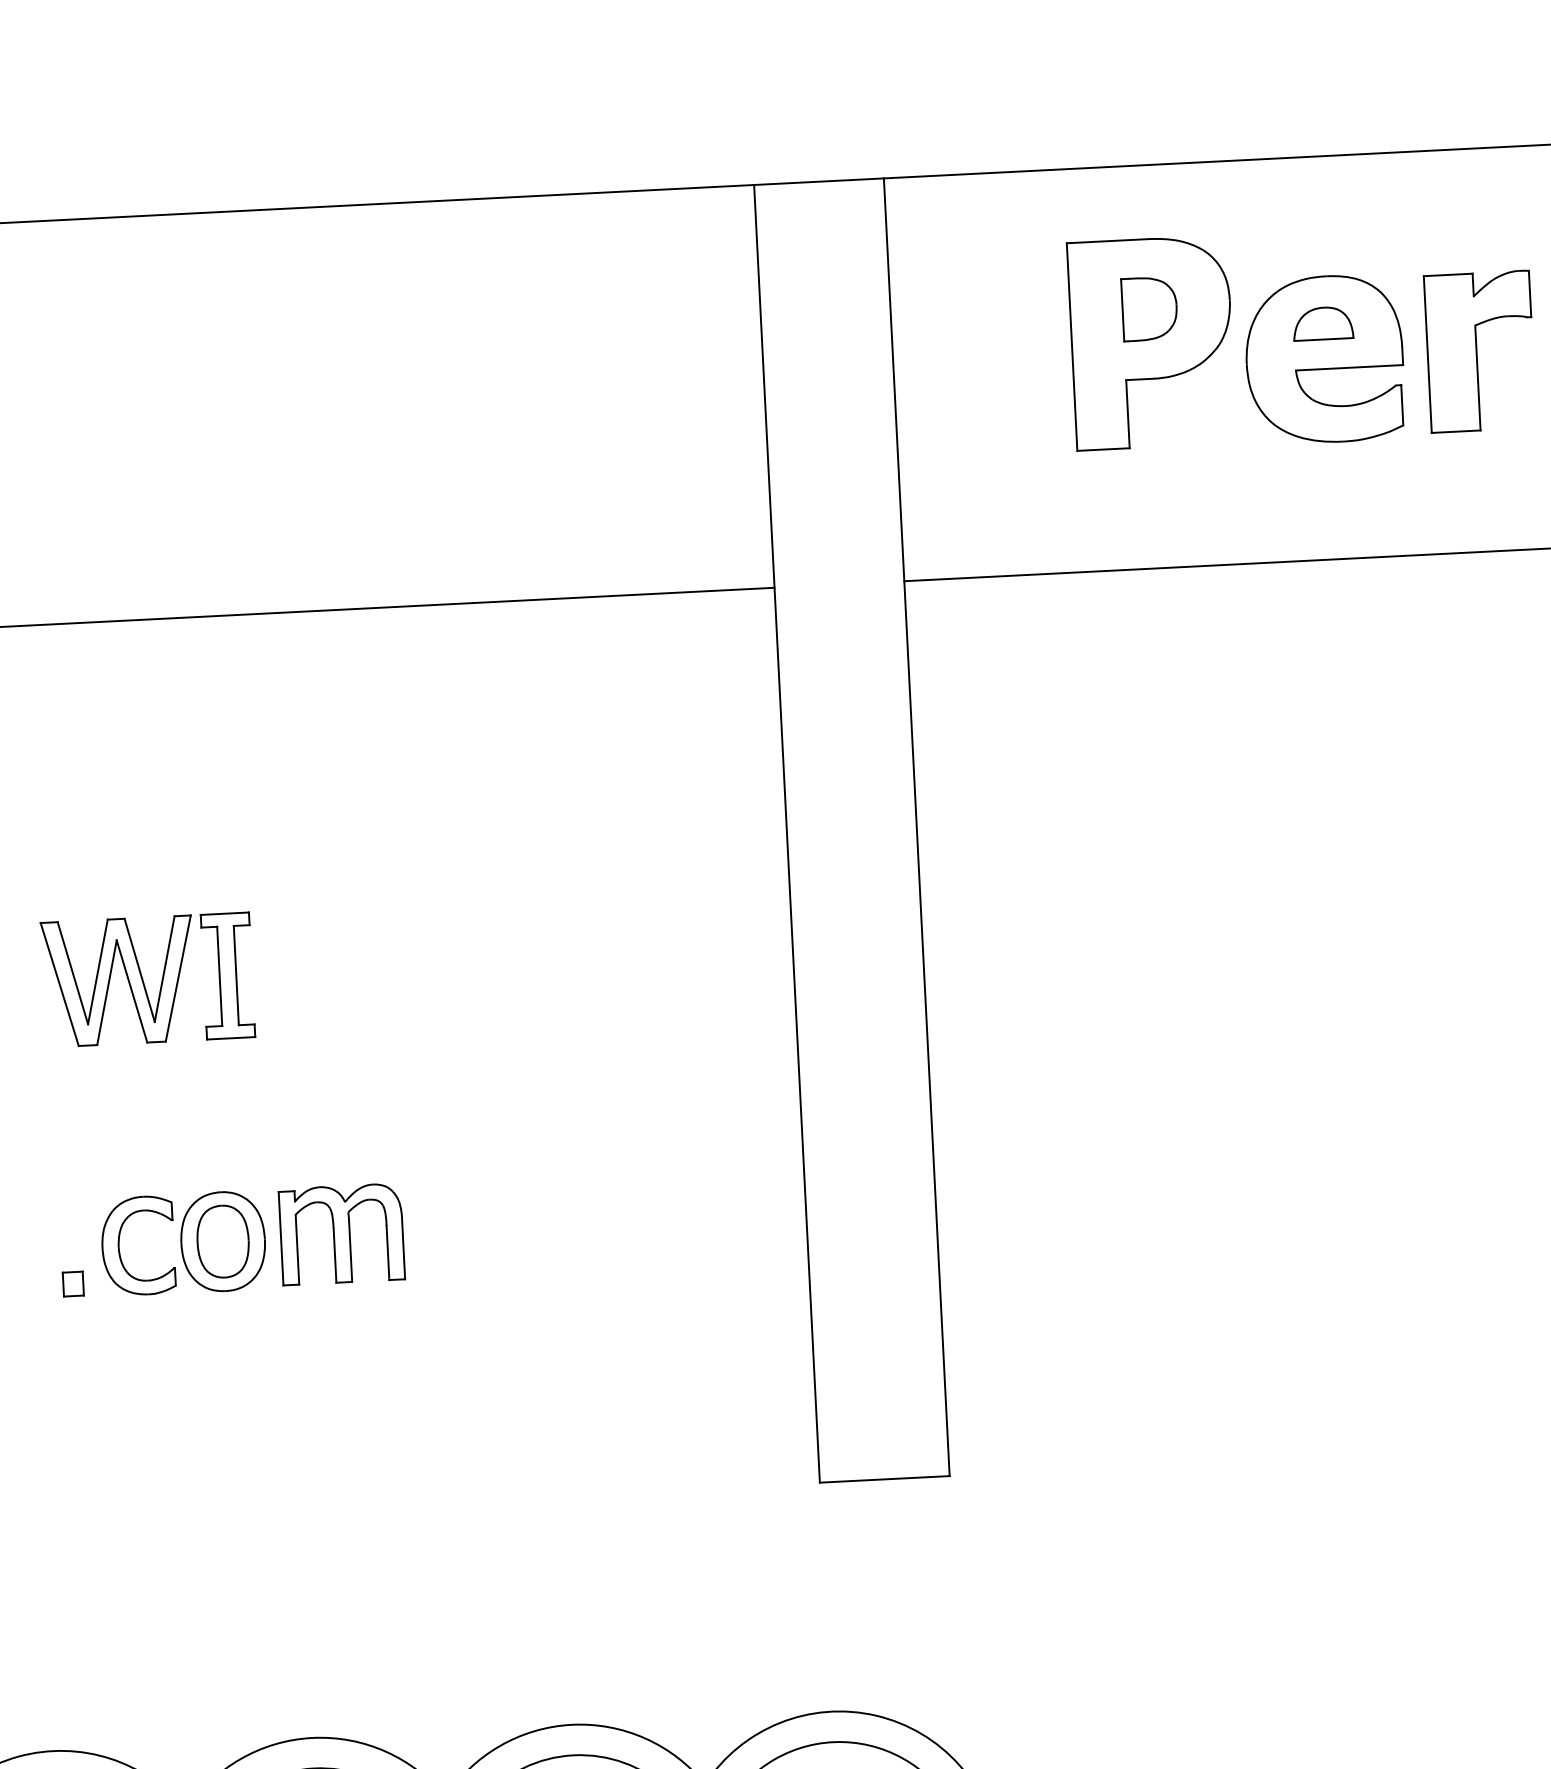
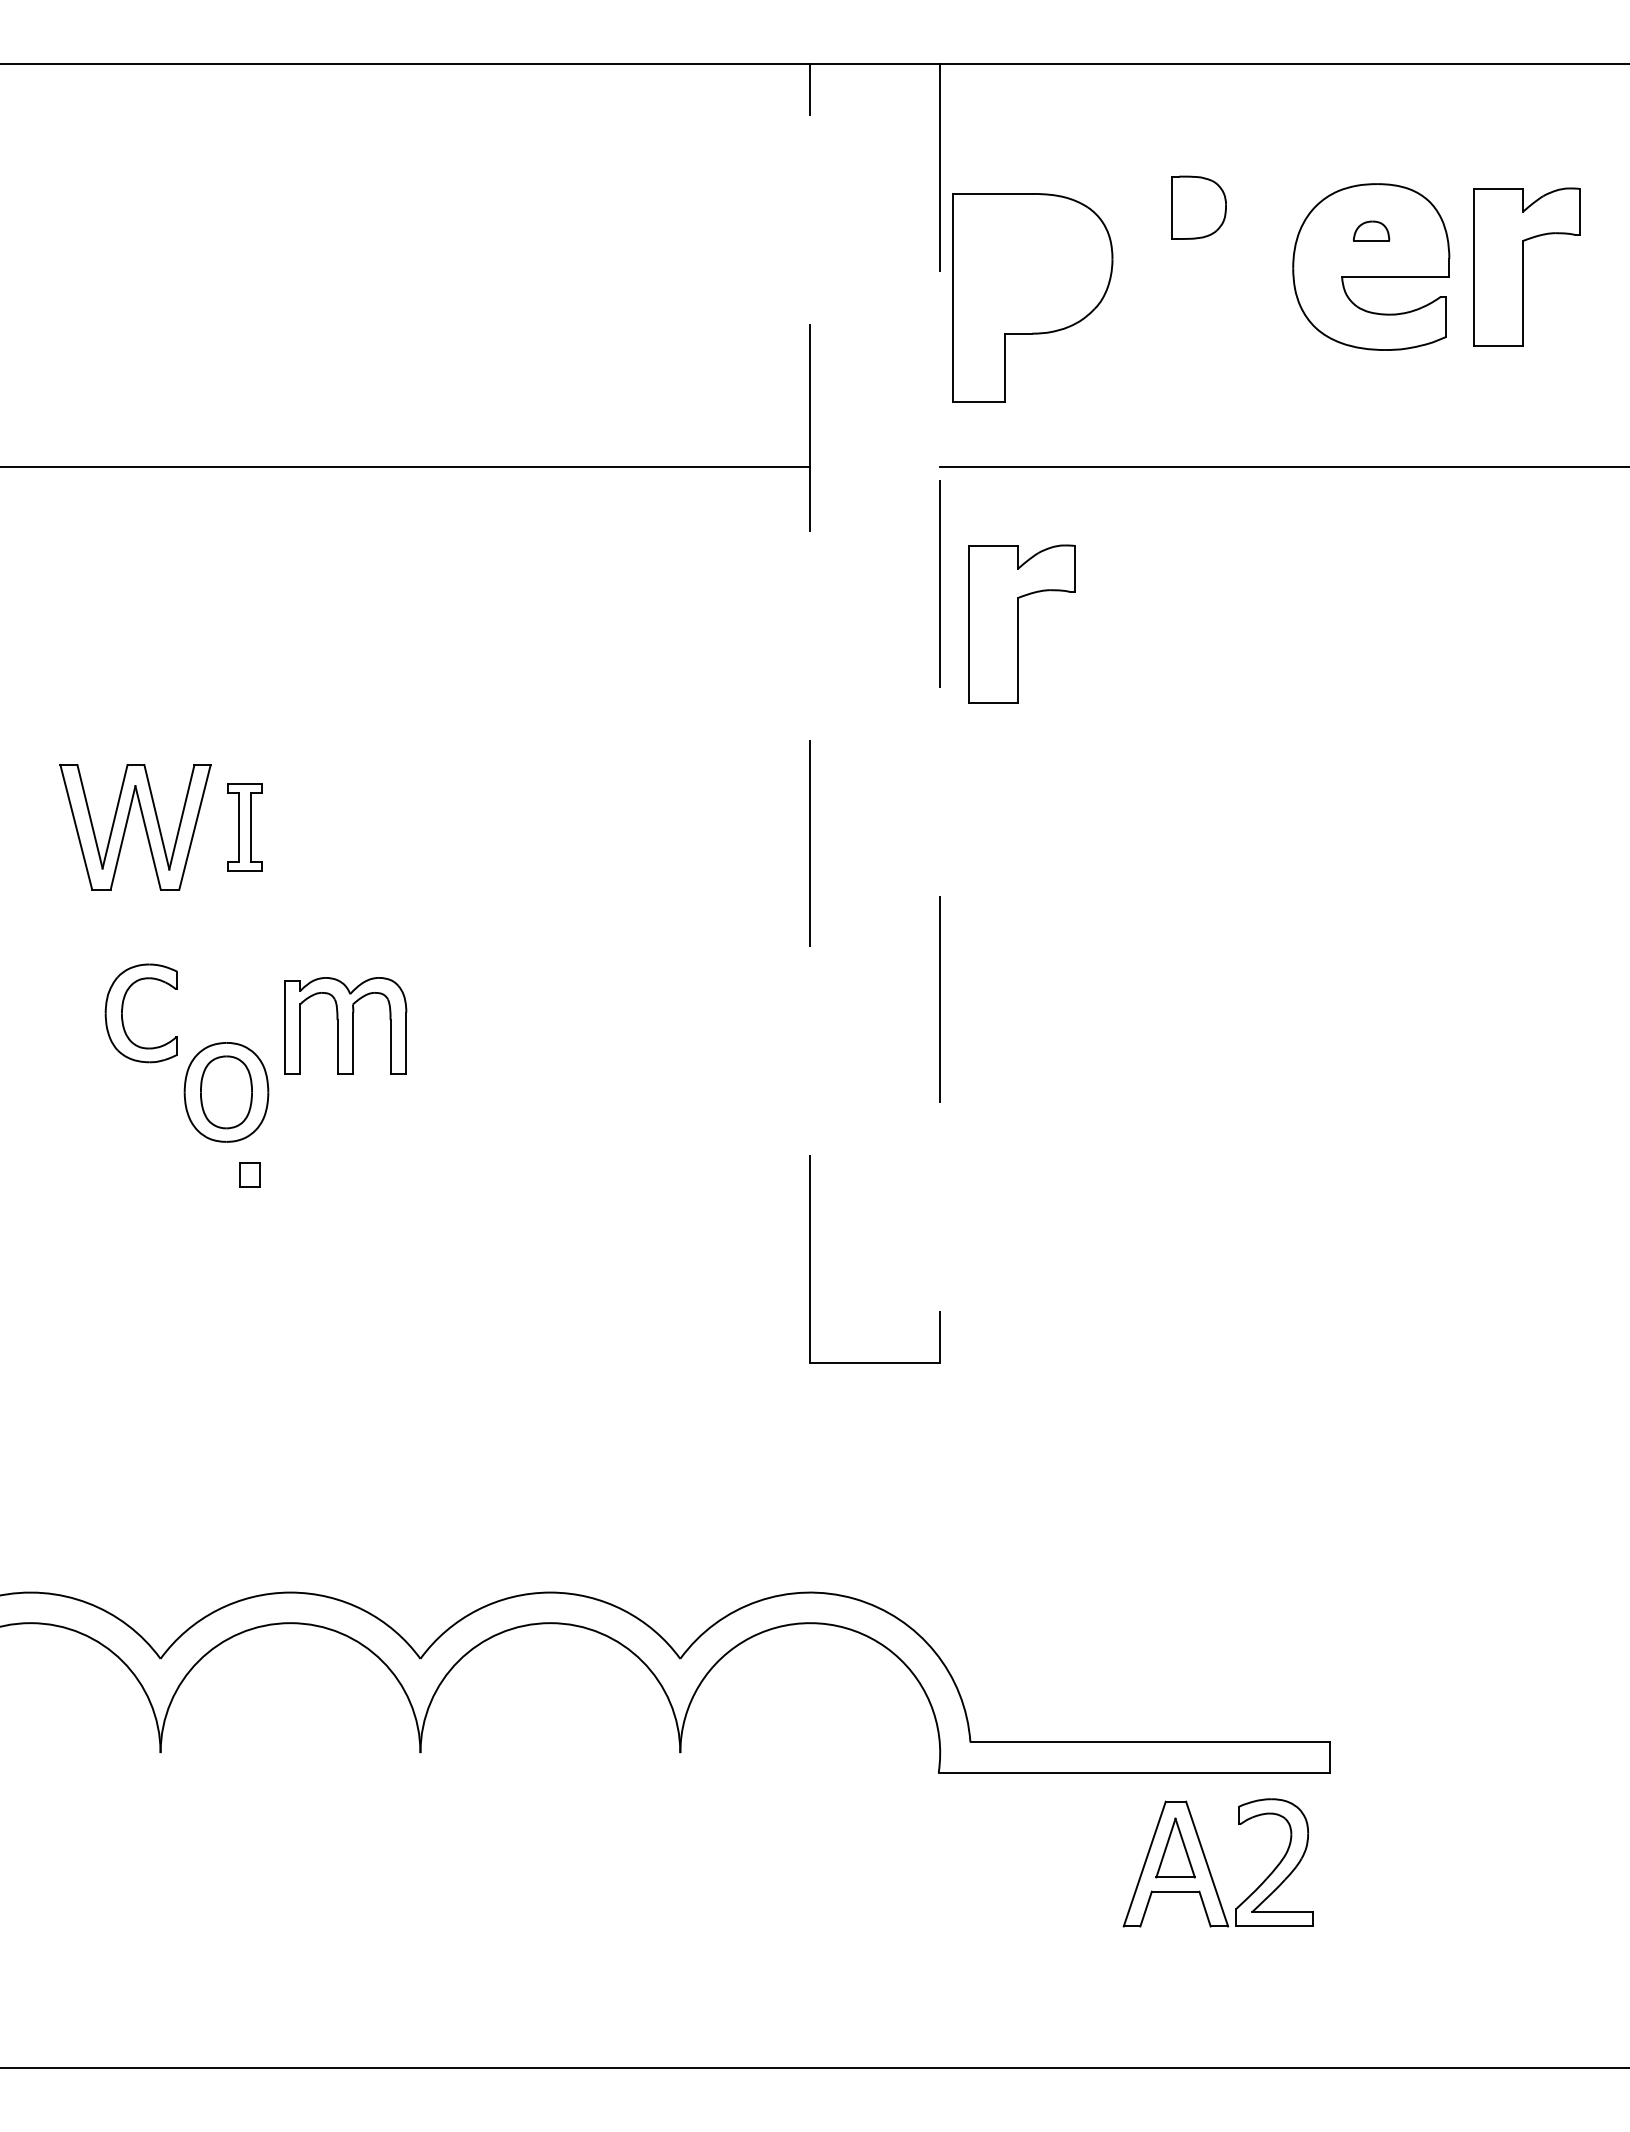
part: (1323, 322) -> (1371, 230), size x0.6
part: (1151, 342) -> (1032, 297), moved
part: (993, 733) -> (1021, 623), added
line: (917, 827) -> (940, 713), solid -> dashed
line: (787, 833) -> (810, 713), solid -> dashed
part: (227, 976) -> (244, 827), size x0.7
part: (341, 1233) -> (345, 1025), moved
part: (120, 1241) -> (123, 1008), moved
part: (73, 1283) -> (249, 1174), moved

